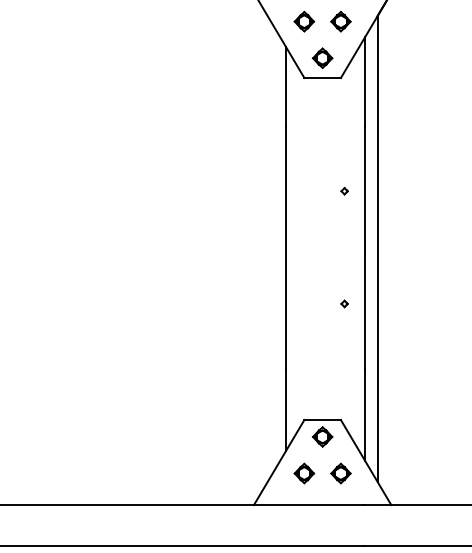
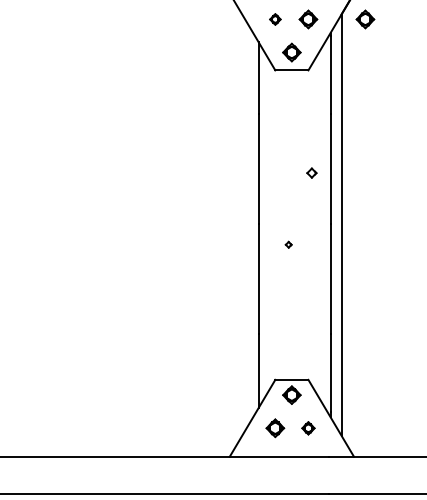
part: (304, 21) -> (275, 19), size x0.6
part: (404, 21) -> (365, 19), added
part: (344, 190) -> (311, 172), size x1.6
part: (344, 303) -> (288, 244), moved
part: (341, 473) -> (308, 428), size x0.7

